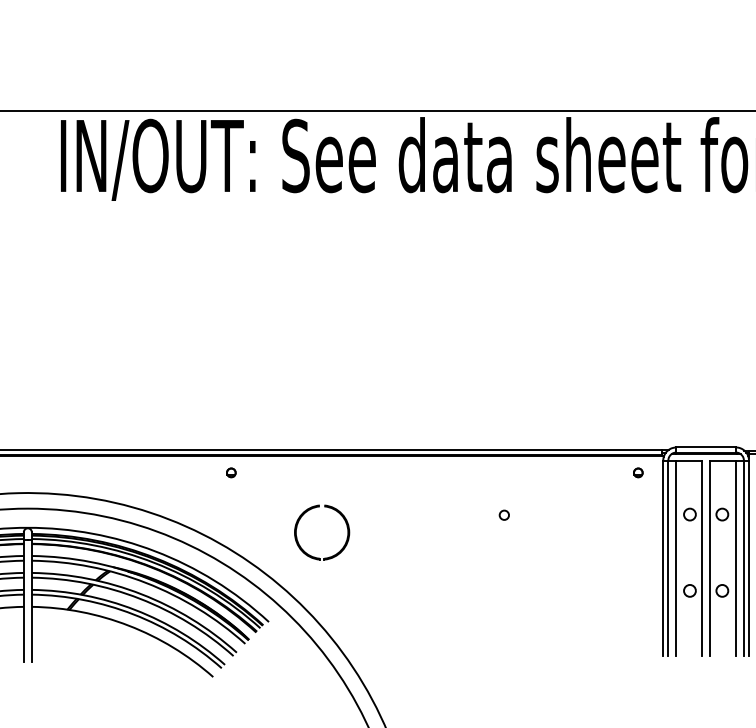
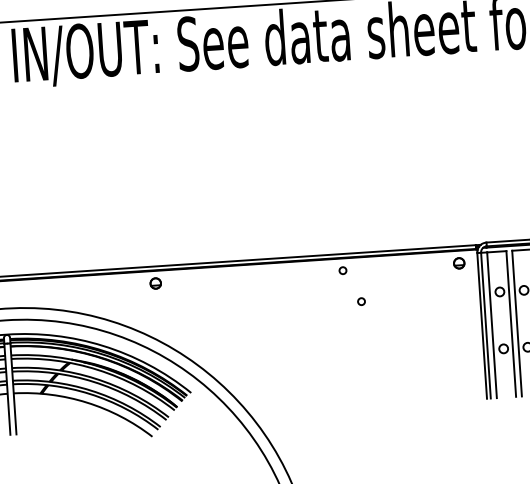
circle: (481, 471) -> (342, 270), added
part: (231, 472) -> (155, 283), size x1.6
part: (638, 472) -> (459, 263), size x1.6
part: (346, 527) -> (244, 318), removed

